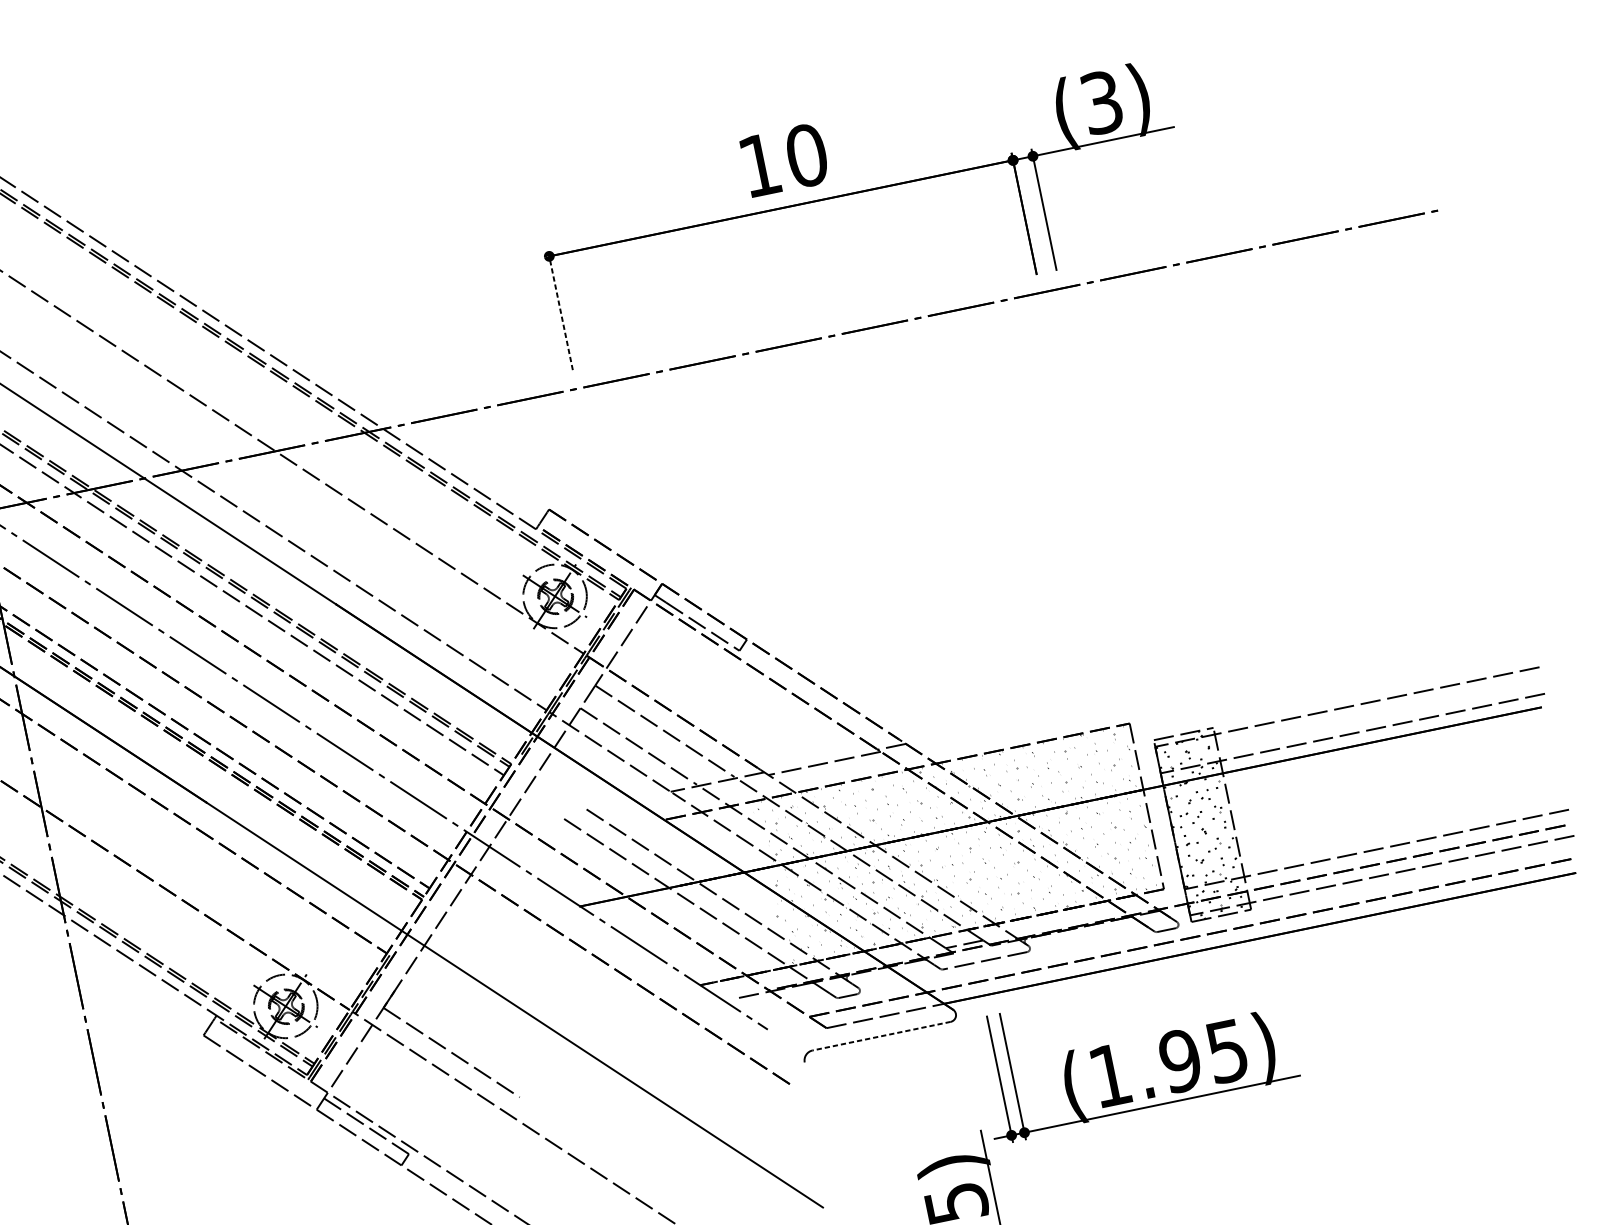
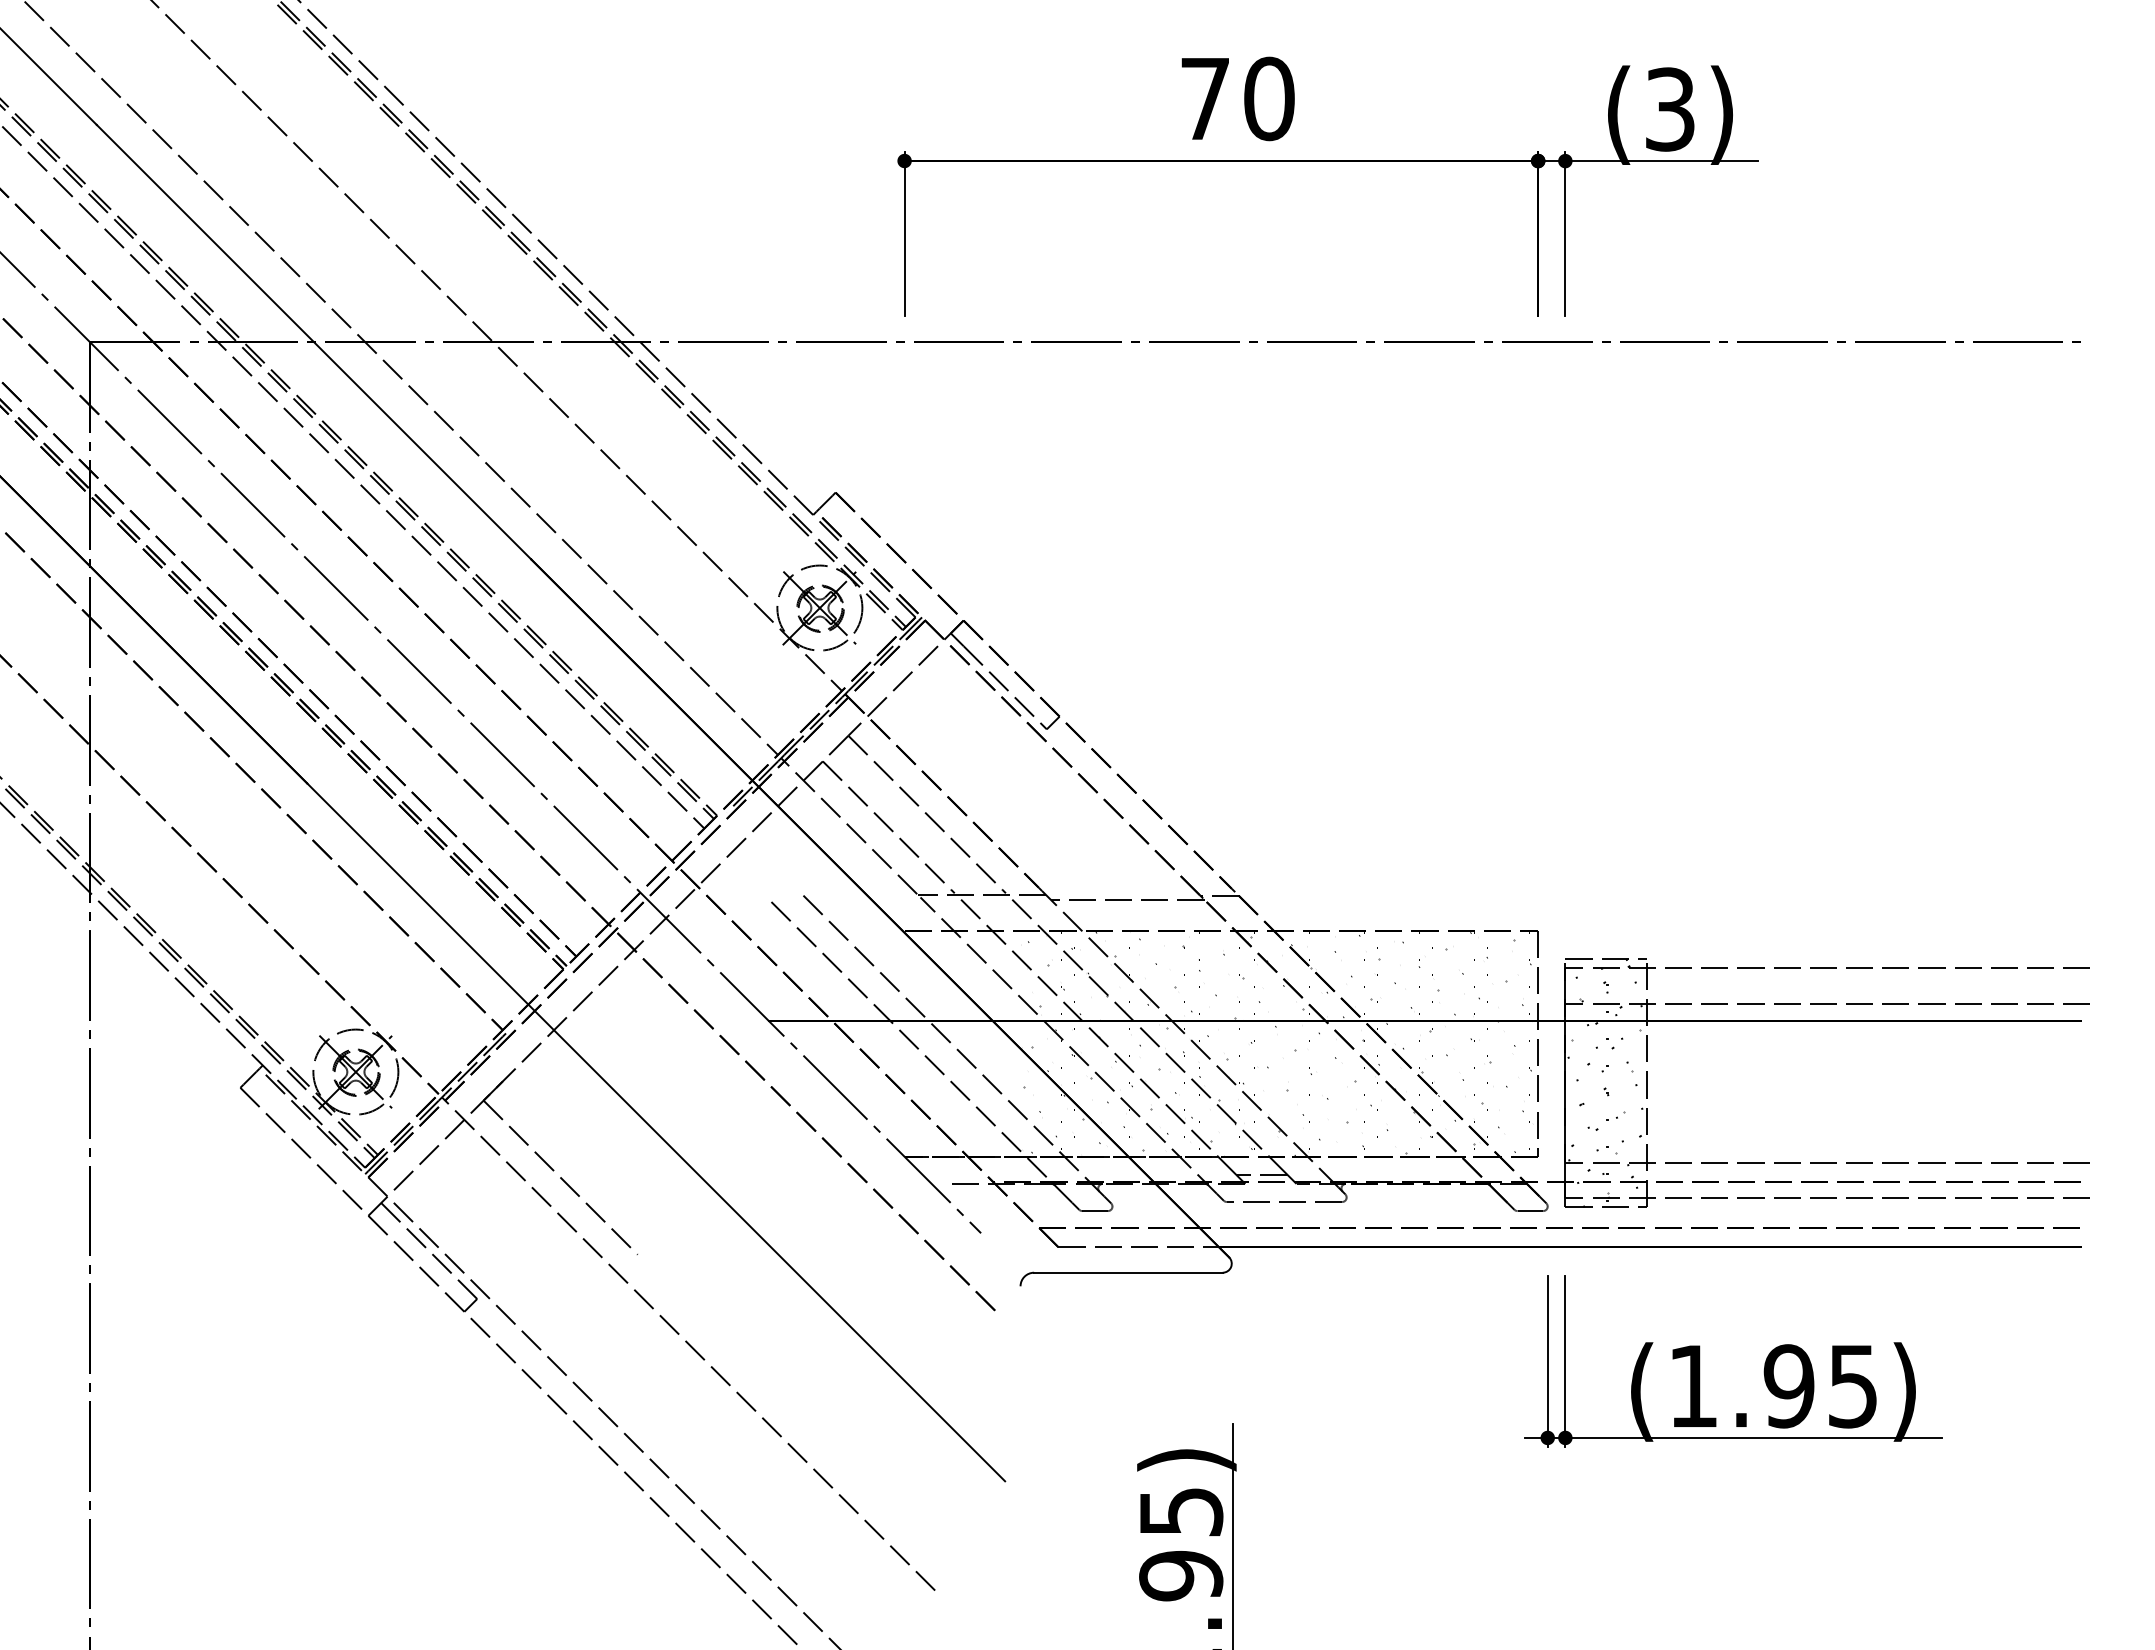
text: (759, 165) -> (1204, 98), 10 -> 70
line: (560, 309) -> (904, 233), dashed -> solid
line: (880, 1036) -> (1127, 1272), dashed -> solid
part: (1158, 1048) -> (1764, 1363), moved

